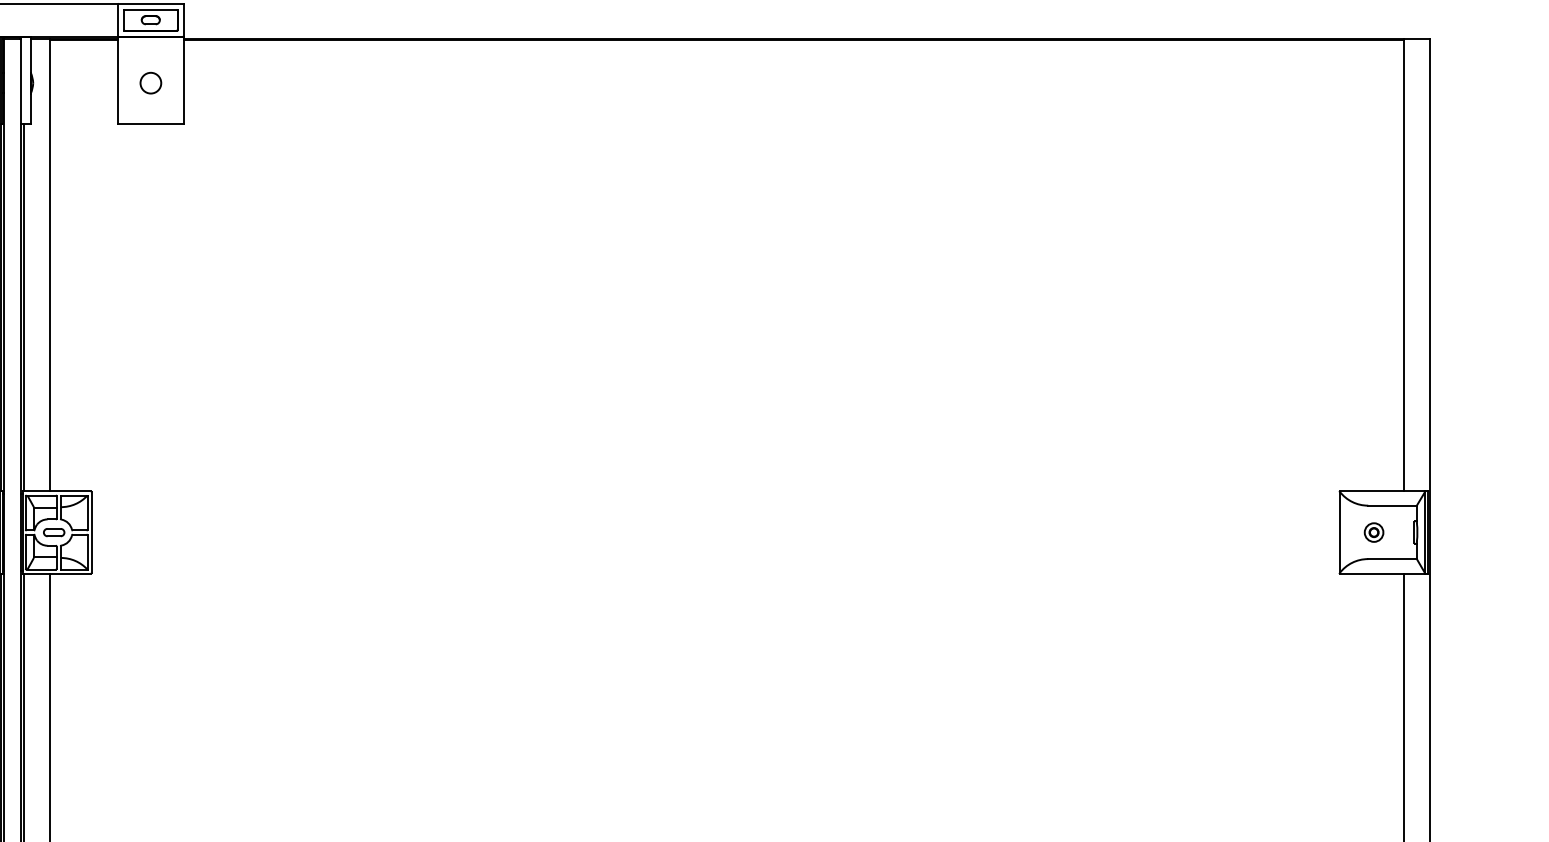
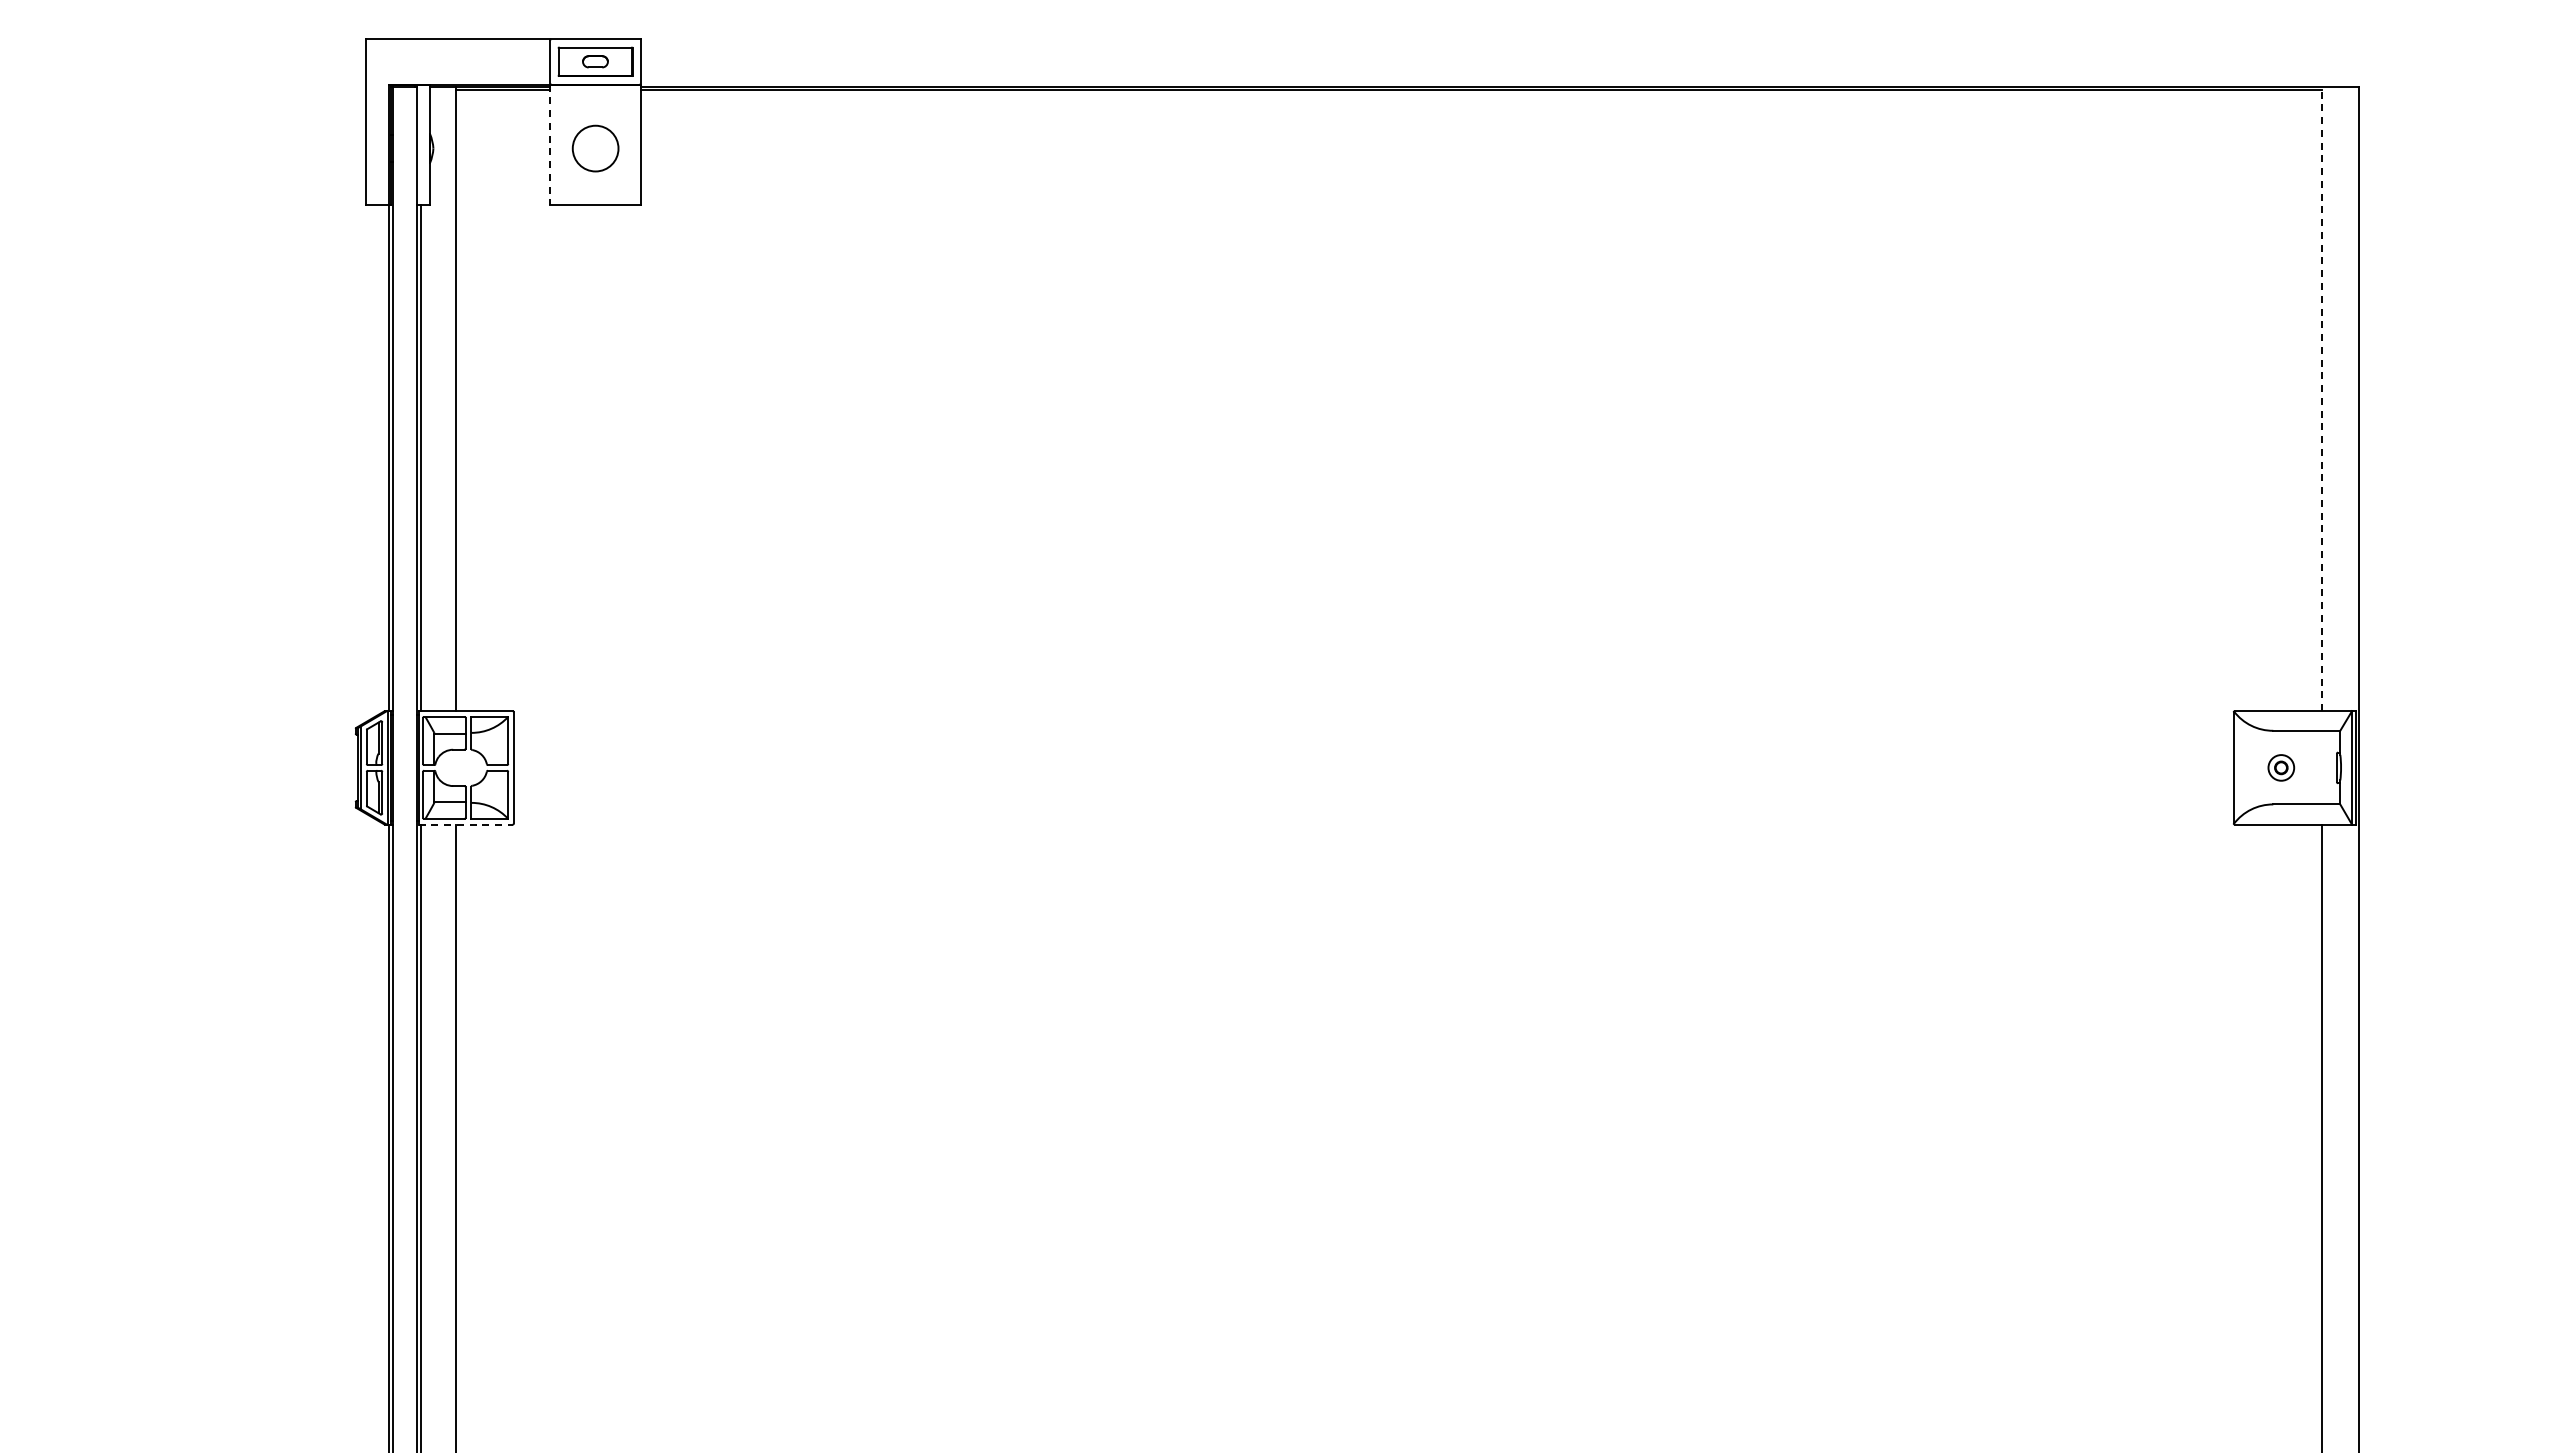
line: (118, 80) -> (550, 145), solid -> dashed
circle: (150, 83) -> (595, 148), size x1.6
line: (1403, 265) -> (2322, 399), solid -> dashed
part: (54, 532) -> (462, 767), removed
line: (57, 573) -> (466, 824), solid -> dashed

